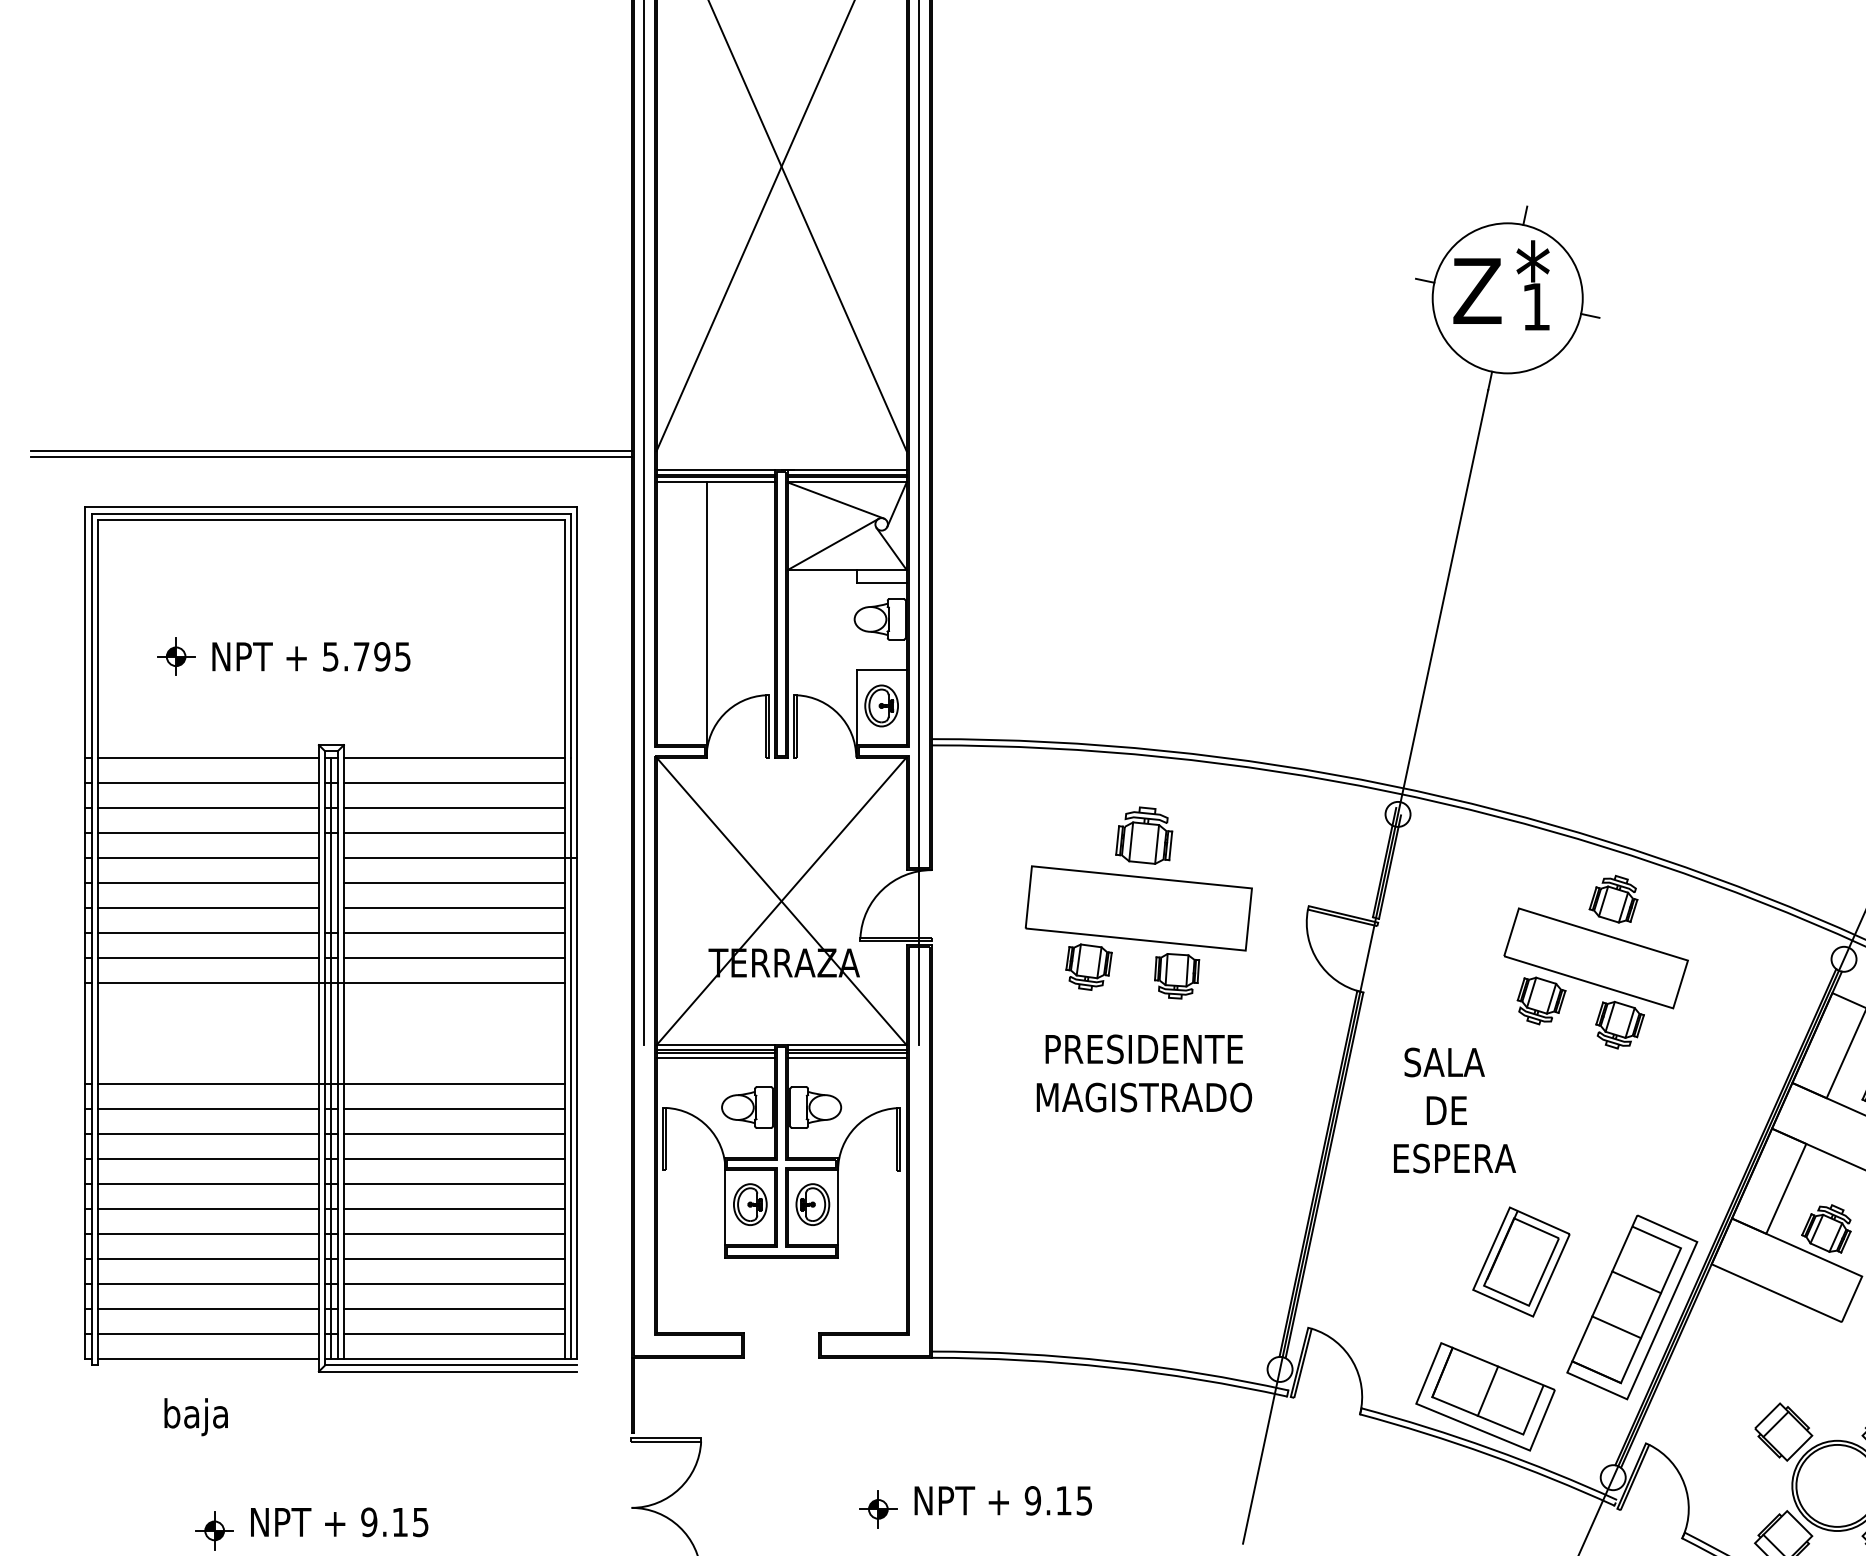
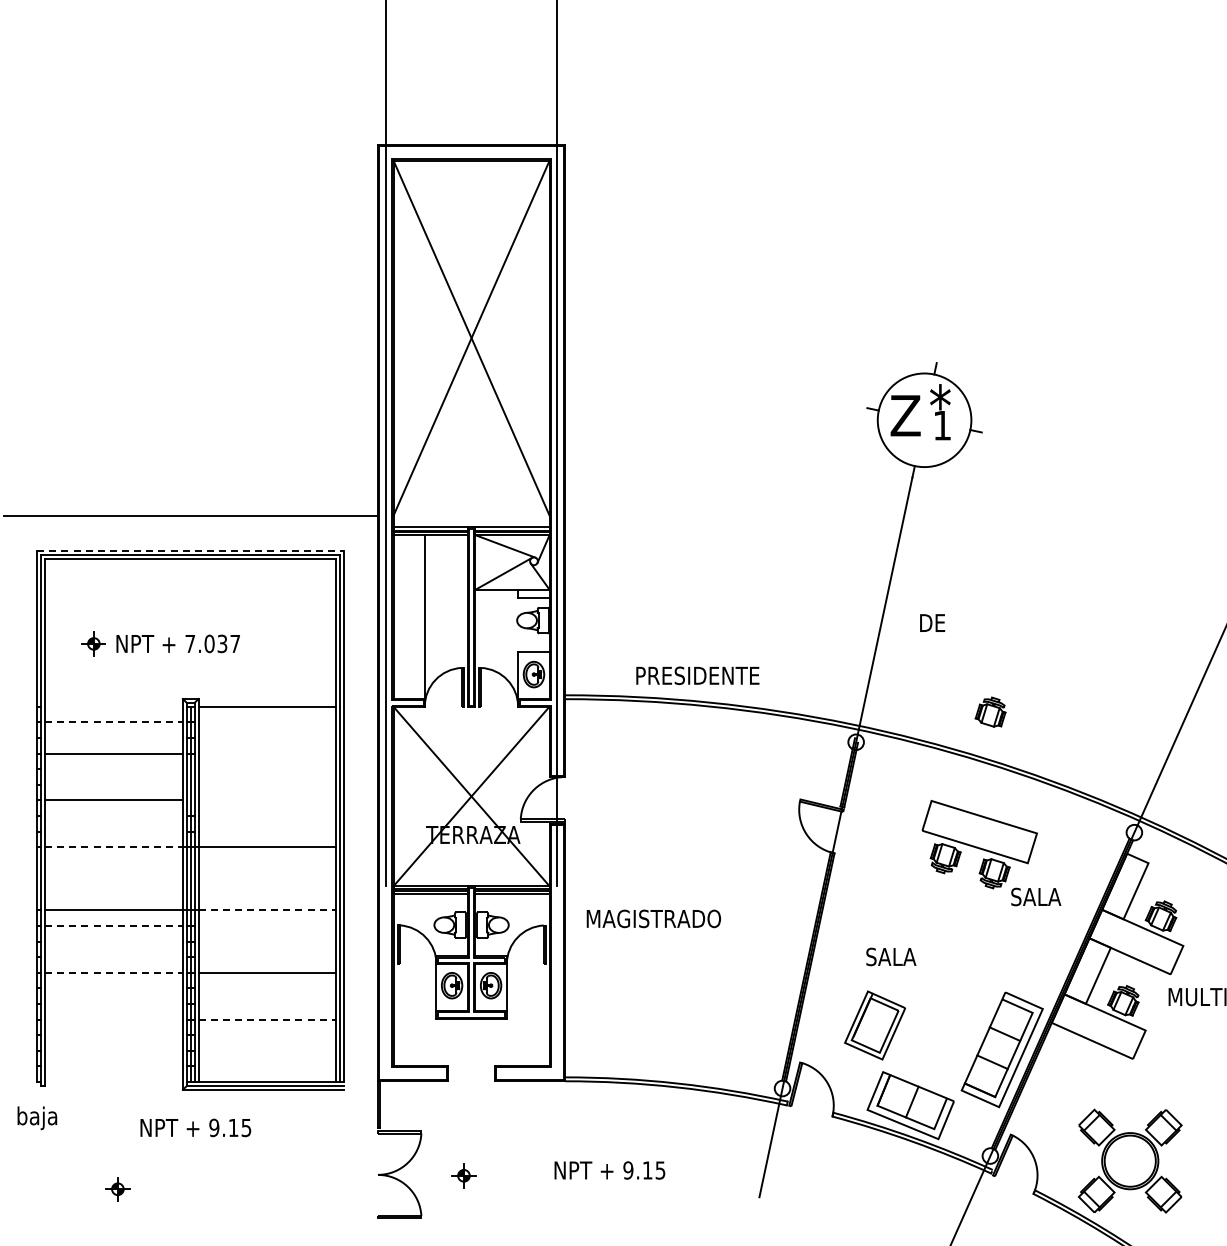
line: (331, 457) -> (190, 519), removed
line: (332, 507) -> (191, 550), solid -> dashed
text: (366, 656) -> (212, 643), 5.795 -> 7.037
line: (207, 757) -> (113, 706), removed
line: (209, 782) -> (114, 722), solid -> dashed
line: (454, 782) -> (267, 722), removed
line: (207, 808) -> (113, 738), removed
line: (454, 808) -> (267, 738), removed
line: (454, 832) -> (267, 753), removed
line: (207, 858) -> (113, 769), removed
line: (460, 858) -> (271, 769), removed
line: (207, 882) -> (113, 784), removed
line: (454, 882) -> (267, 784), removed
part: (1613, 898) -> (990, 711), moved
part: (1138, 902) -> (694, 797), removed
line: (454, 907) -> (267, 800), removed
line: (207, 933) -> (113, 816), removed
line: (454, 933) -> (267, 816), removed
line: (207, 957) -> (113, 831), removed
line: (454, 957) -> (267, 831), removed
line: (209, 983) -> (114, 847), solid -> dashed
text: (1143, 1048) -> (697, 675), moved
text: (1445, 1061) -> (1036, 896), moved
line: (454, 1084) -> (267, 910), solid -> dashed
text: (1143, 1096) -> (653, 918), moved
line: (209, 1109) -> (114, 926), solid -> dashed
line: (454, 1109) -> (267, 926), removed
text: (1446, 1109) -> (932, 622), moved
line: (207, 1133) -> (113, 941), removed
line: (454, 1133) -> (267, 941), removed
text: (1454, 1157) -> (891, 956), ESPERA -> SALA
line: (207, 1159) -> (113, 957), removed
line: (454, 1159) -> (267, 957), removed
line: (209, 1183) -> (114, 972), solid -> dashed
line: (207, 1209) -> (113, 988), removed
line: (454, 1209) -> (267, 988), removed
line: (207, 1234) -> (113, 1004), removed
line: (454, 1234) -> (267, 1004), removed
line: (207, 1258) -> (113, 1019), removed
line: (454, 1258) -> (267, 1019), solid -> dashed
part: (1520, 1262) -> (874, 1025), moved
line: (207, 1284) -> (113, 1035), removed
line: (454, 1284) -> (267, 1035), removed
line: (207, 1308) -> (113, 1050), removed
line: (454, 1308) -> (267, 1050), removed
line: (207, 1334) -> (113, 1066), removed
line: (454, 1334) -> (267, 1066), removed
line: (207, 1359) -> (113, 1082), removed
text: (196, 1417) -> (37, 1118), moved
part: (877, 1508) -> (463, 1175), moved
text: (339, 1521) -> (195, 1127), moved

